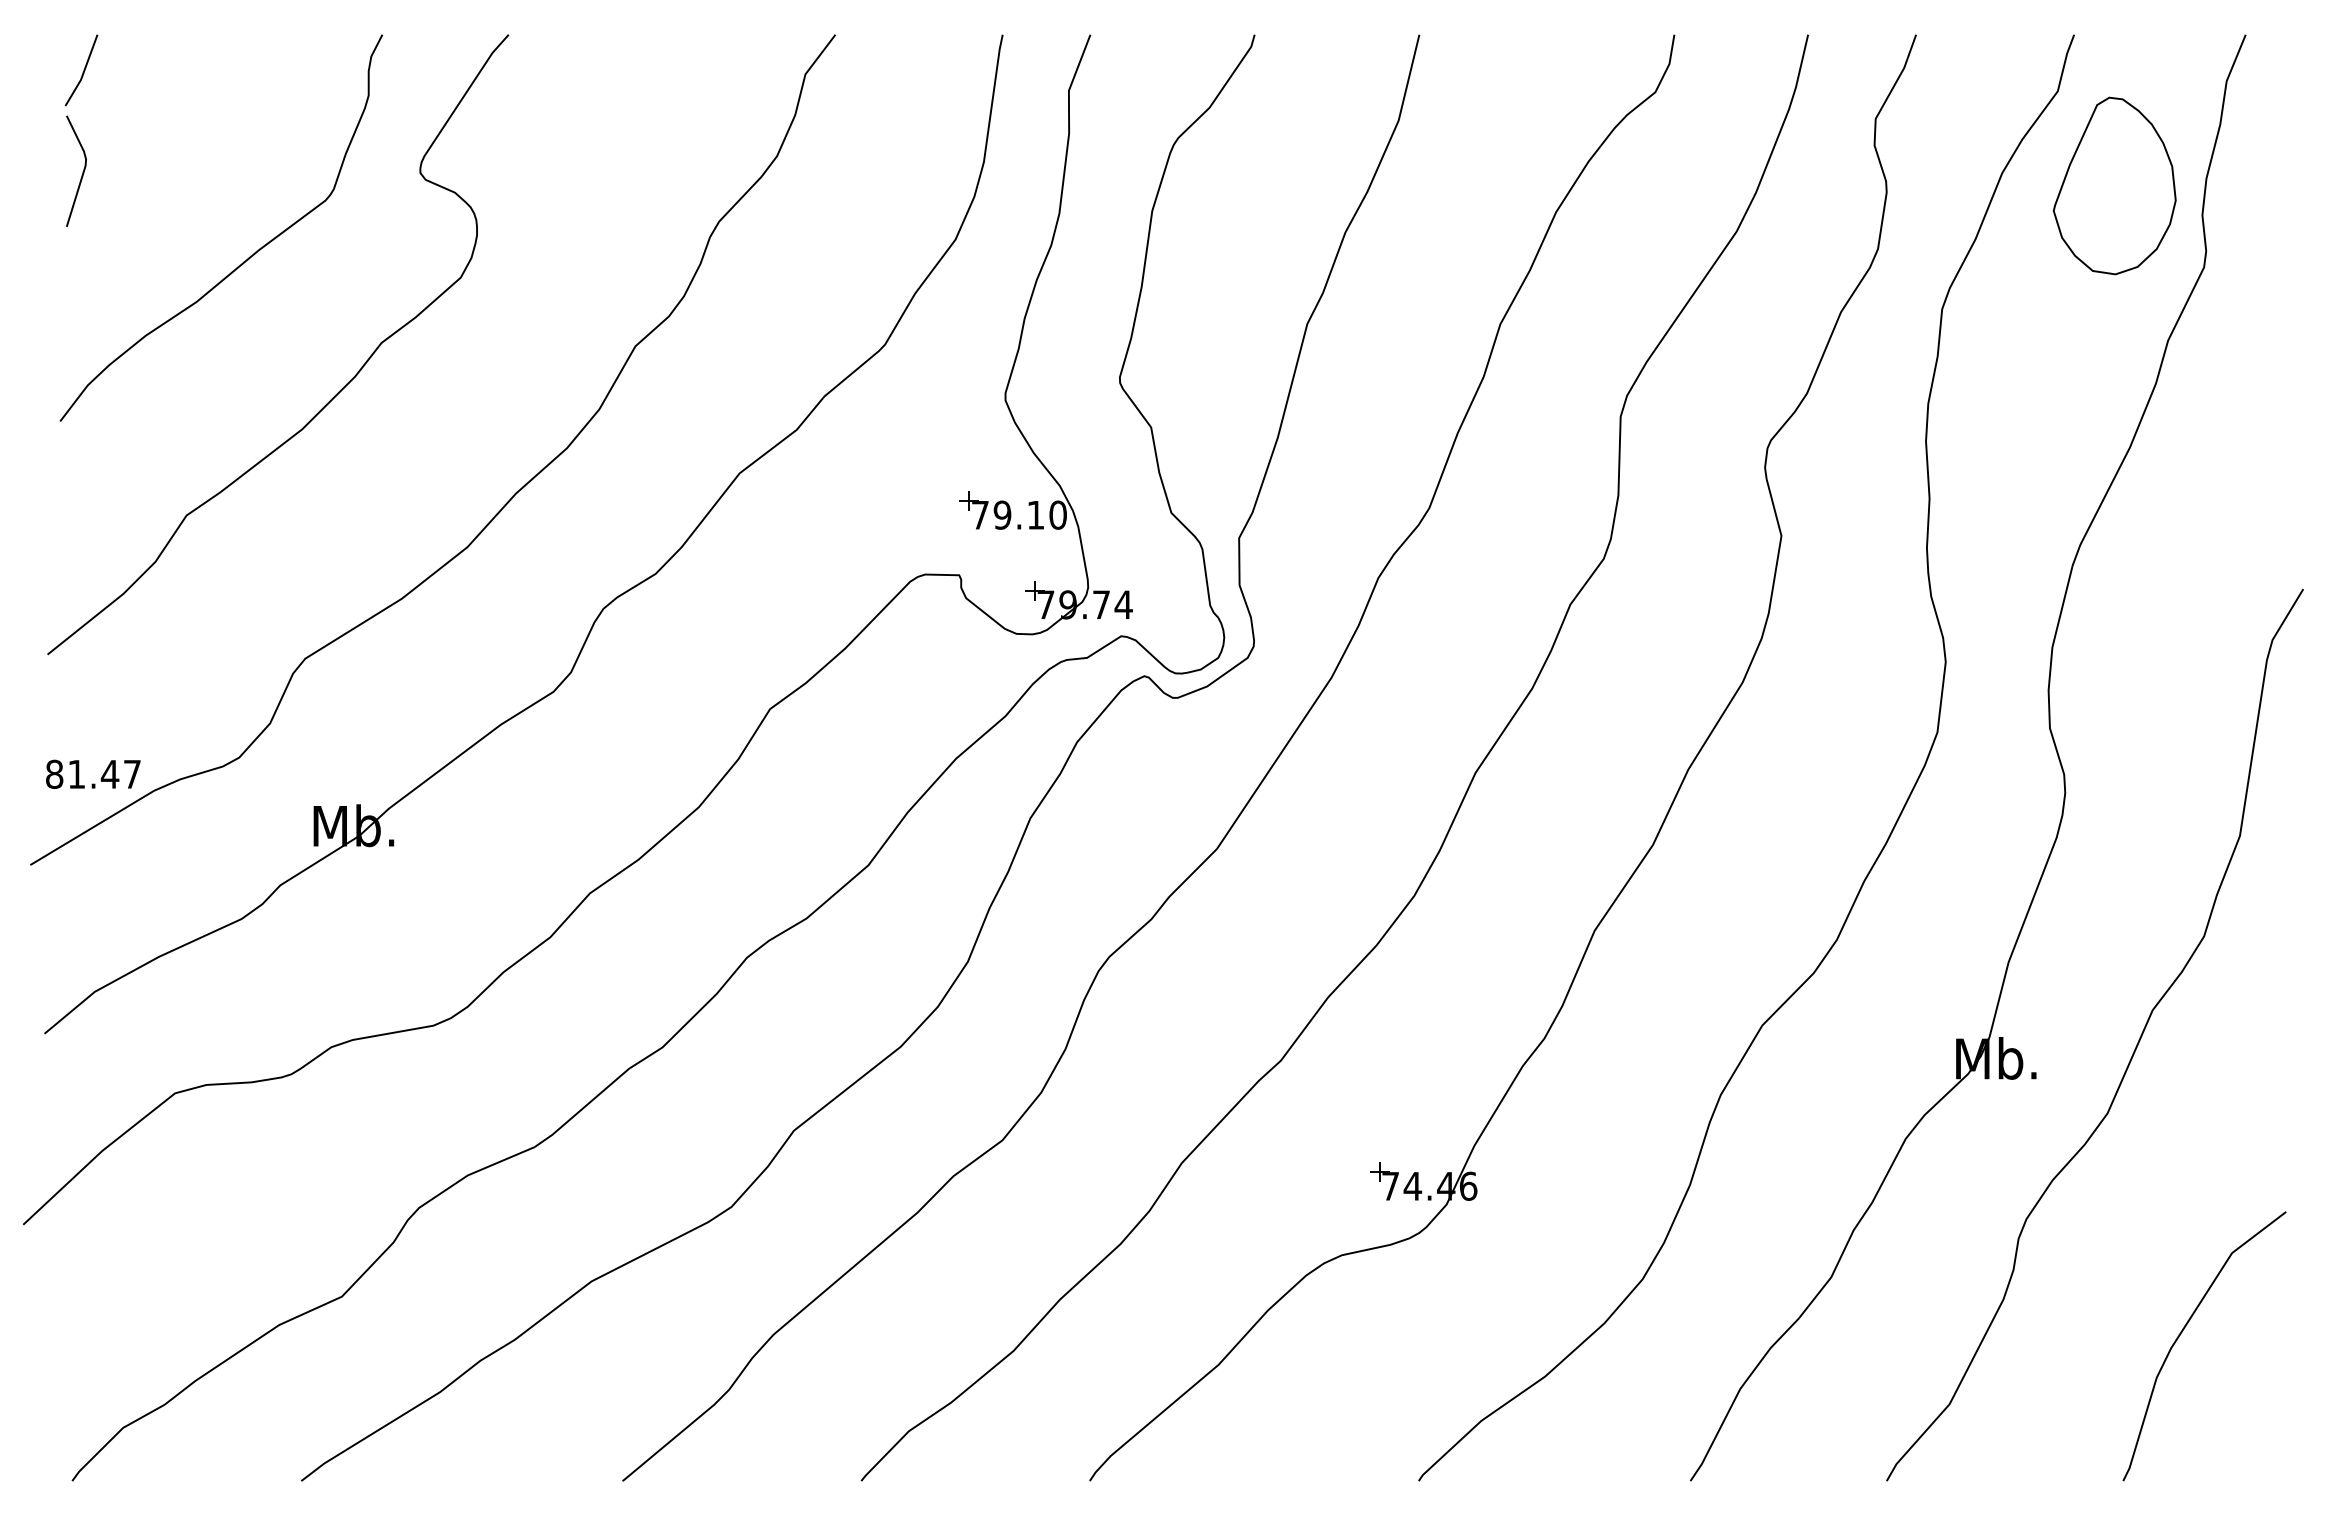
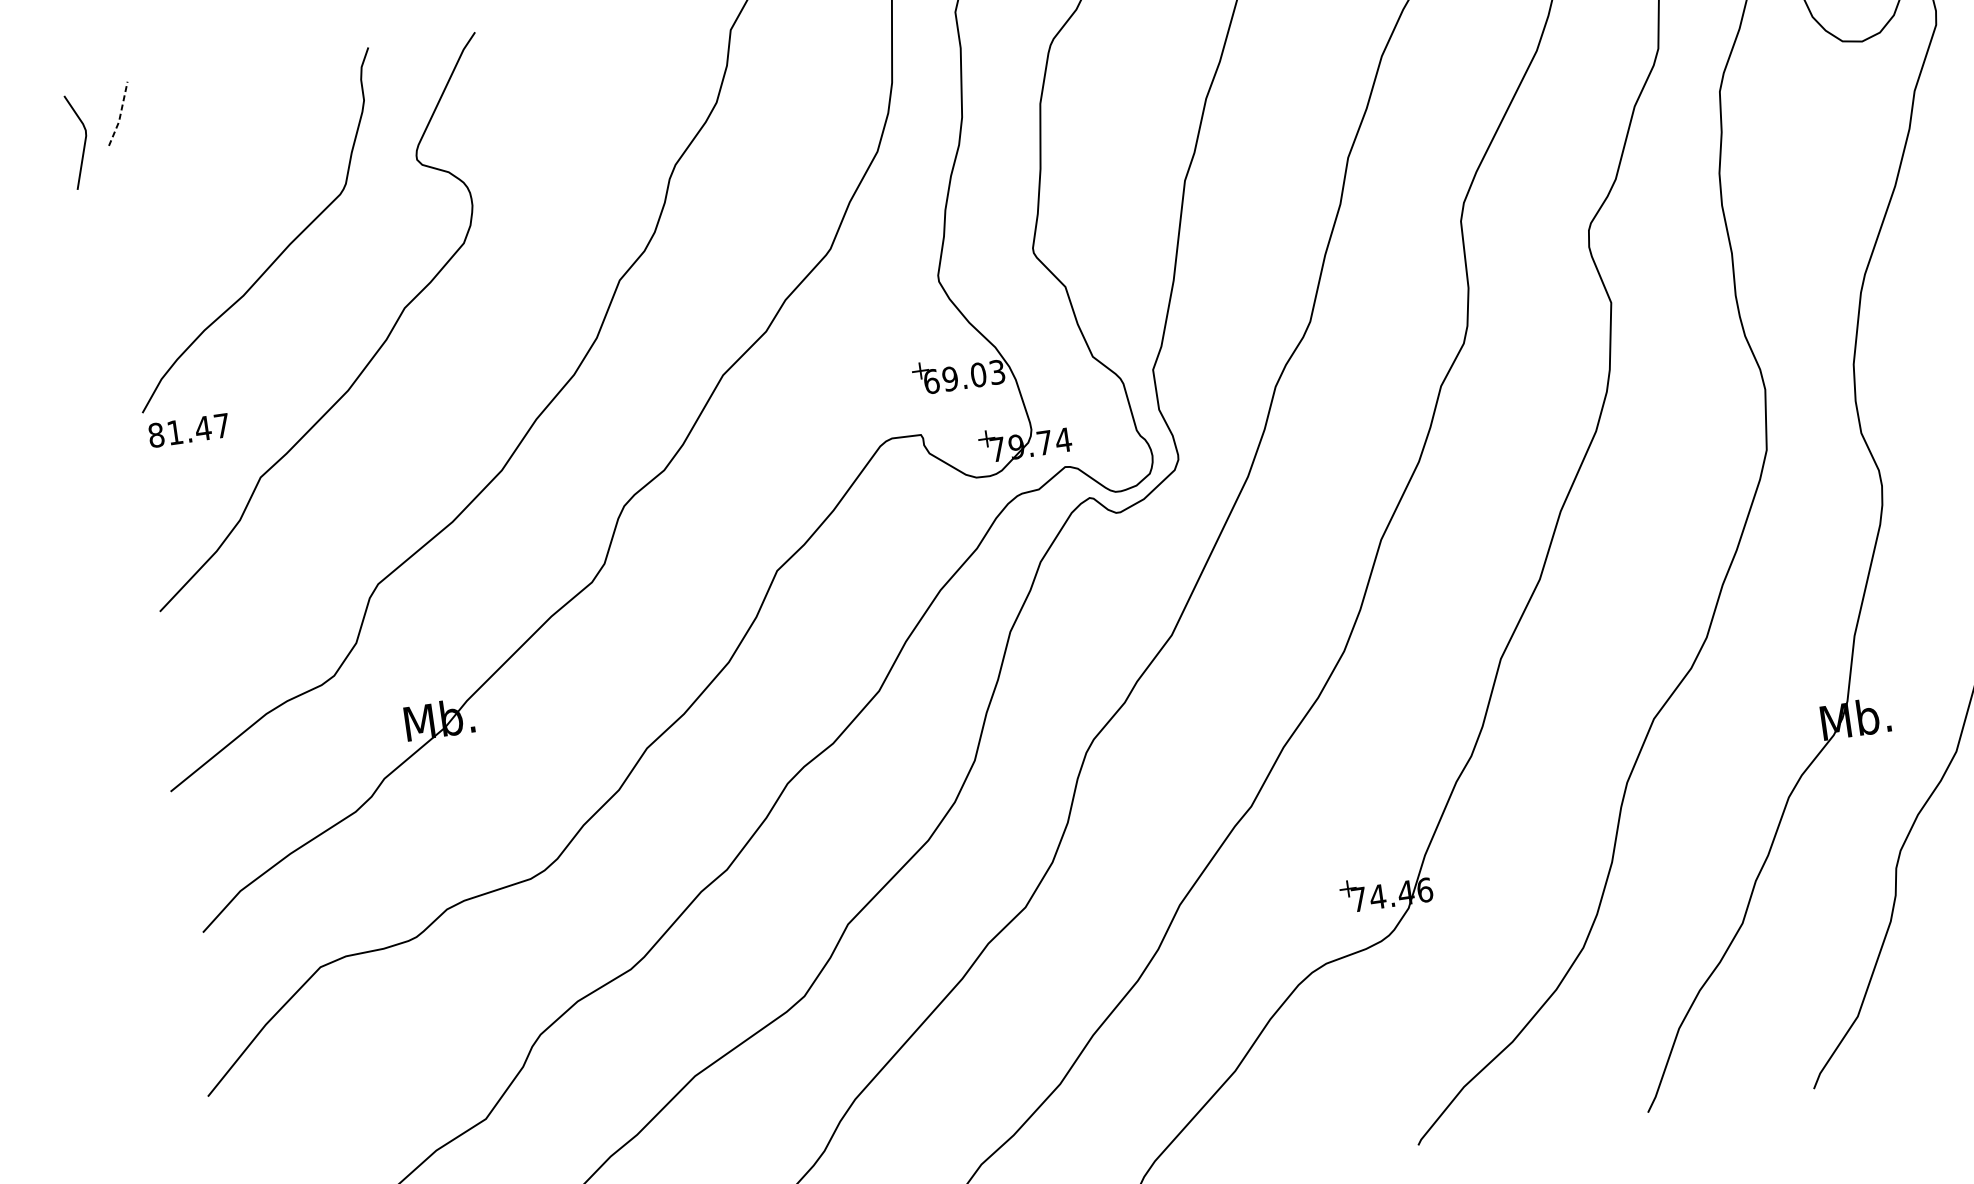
line: (84, 71) -> (120, 114), solid -> dashed
line: (82, 171) -> (84, 141), moved
text: (1018, 514) -> (963, 376), 79.10 -> 69.03
text: (93, 773) -> (189, 429), moved

